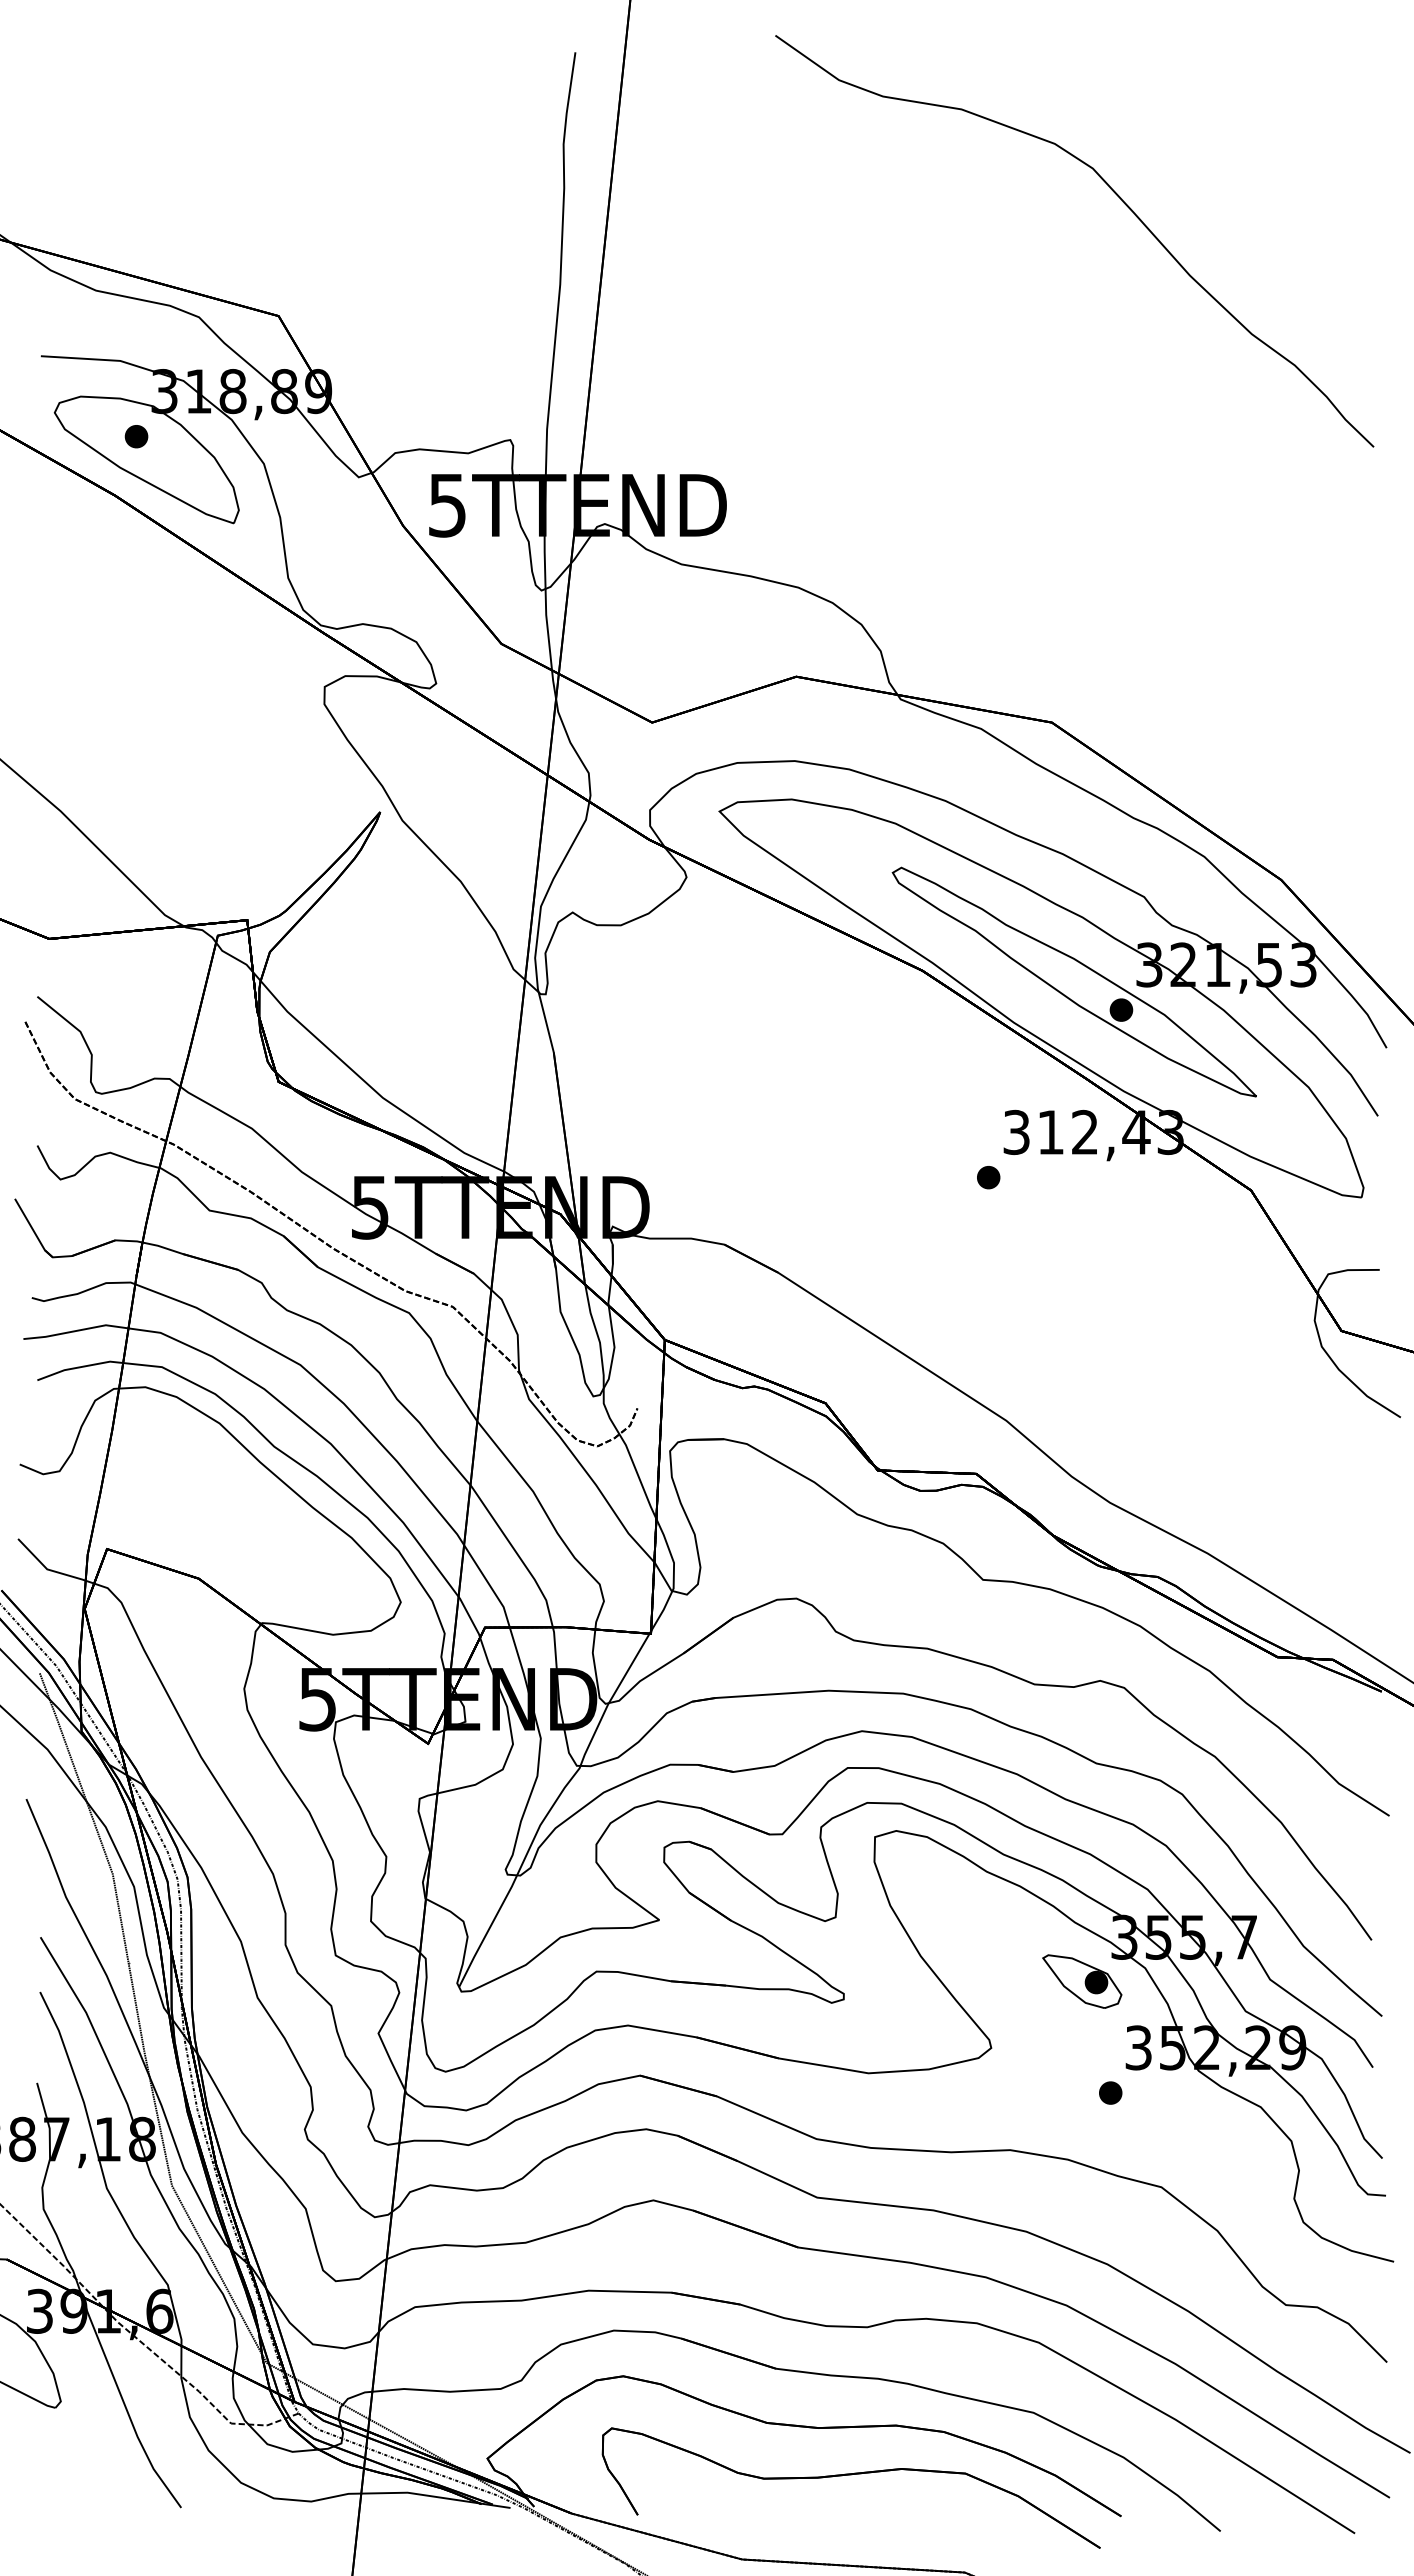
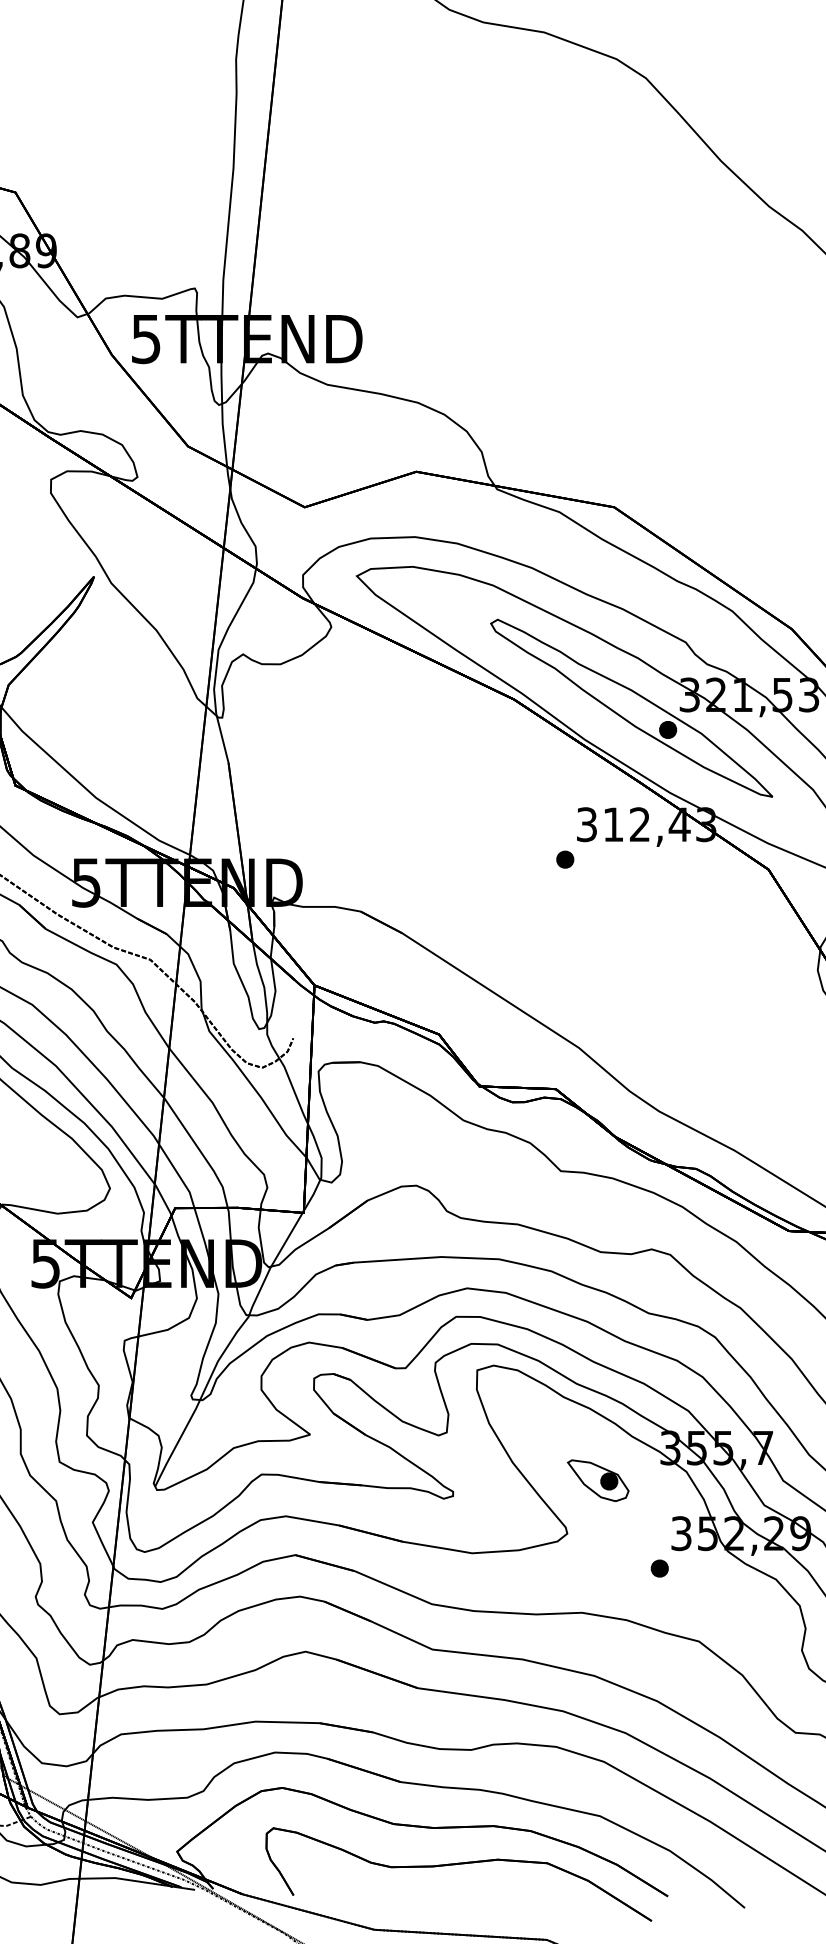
part: (1082, 1981) -> (598, 1480), moved

